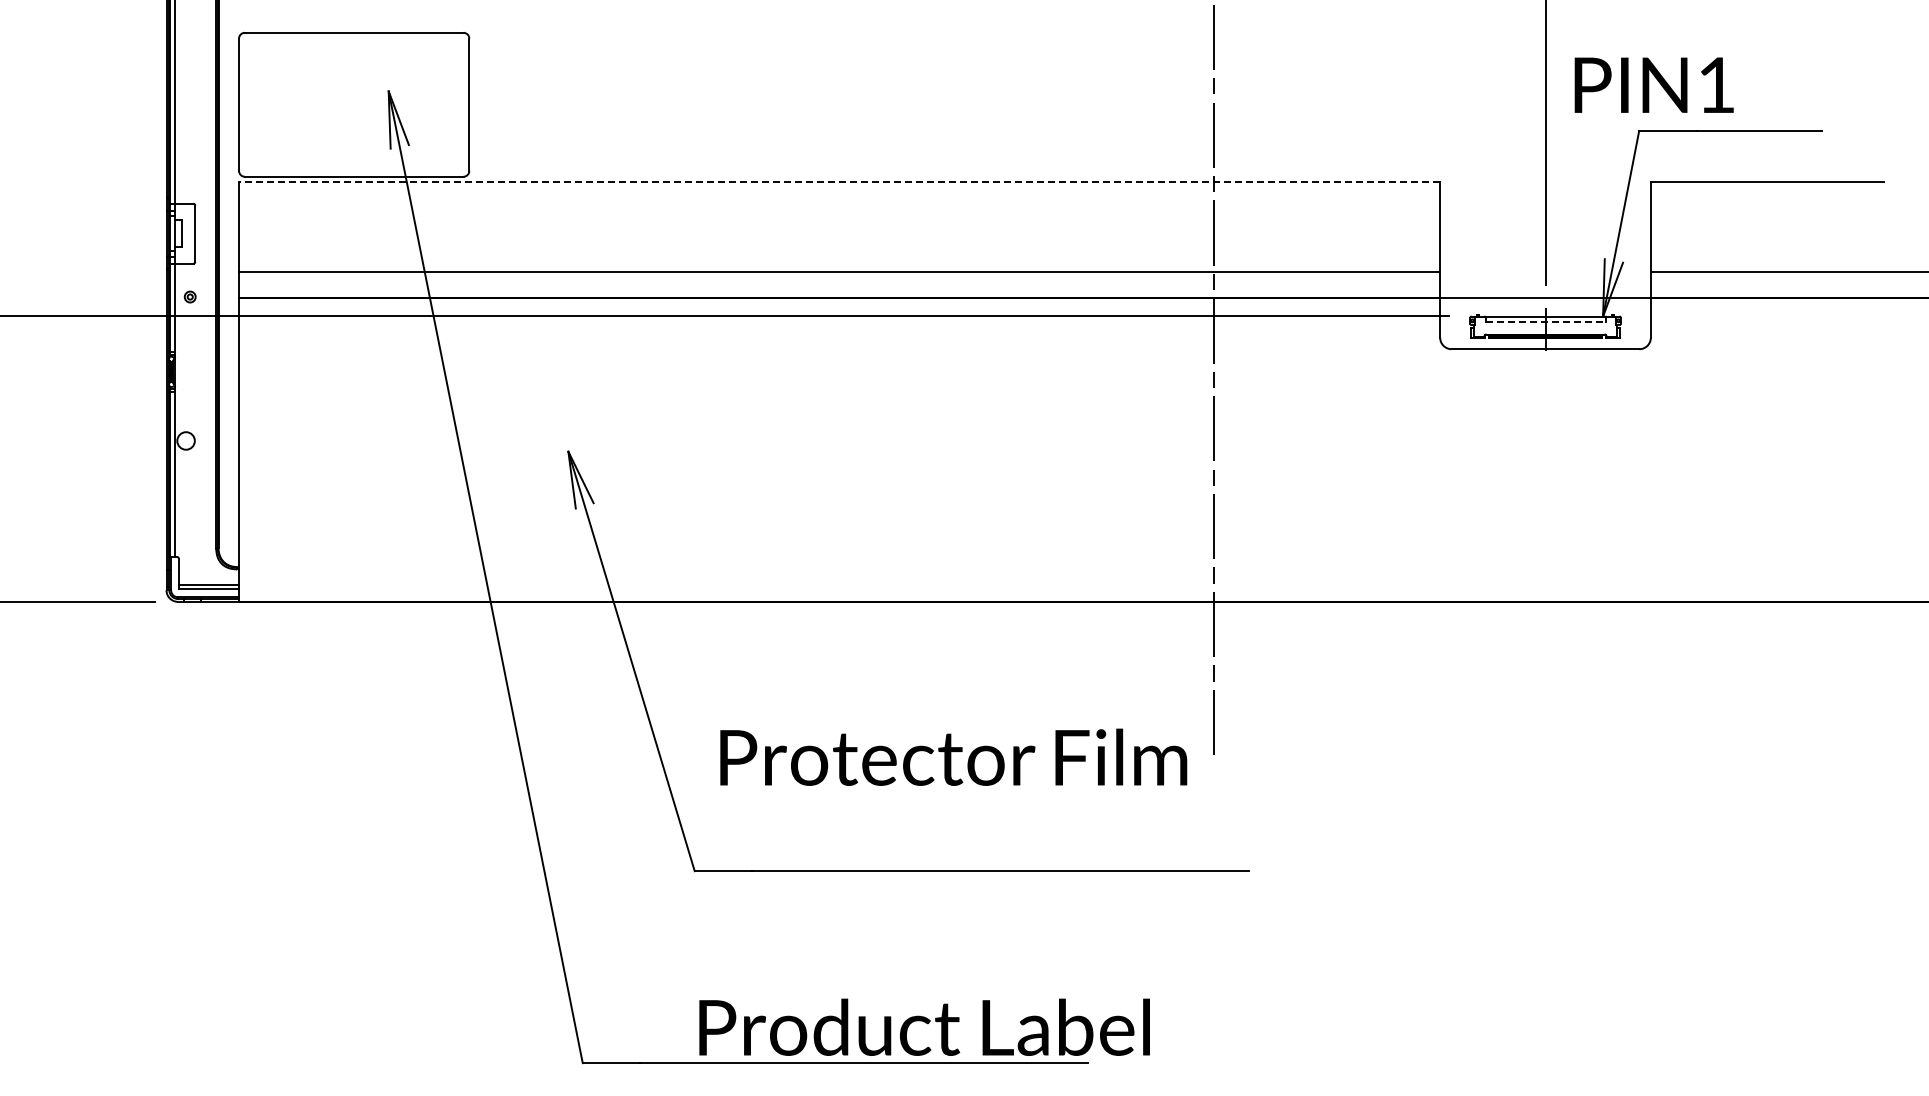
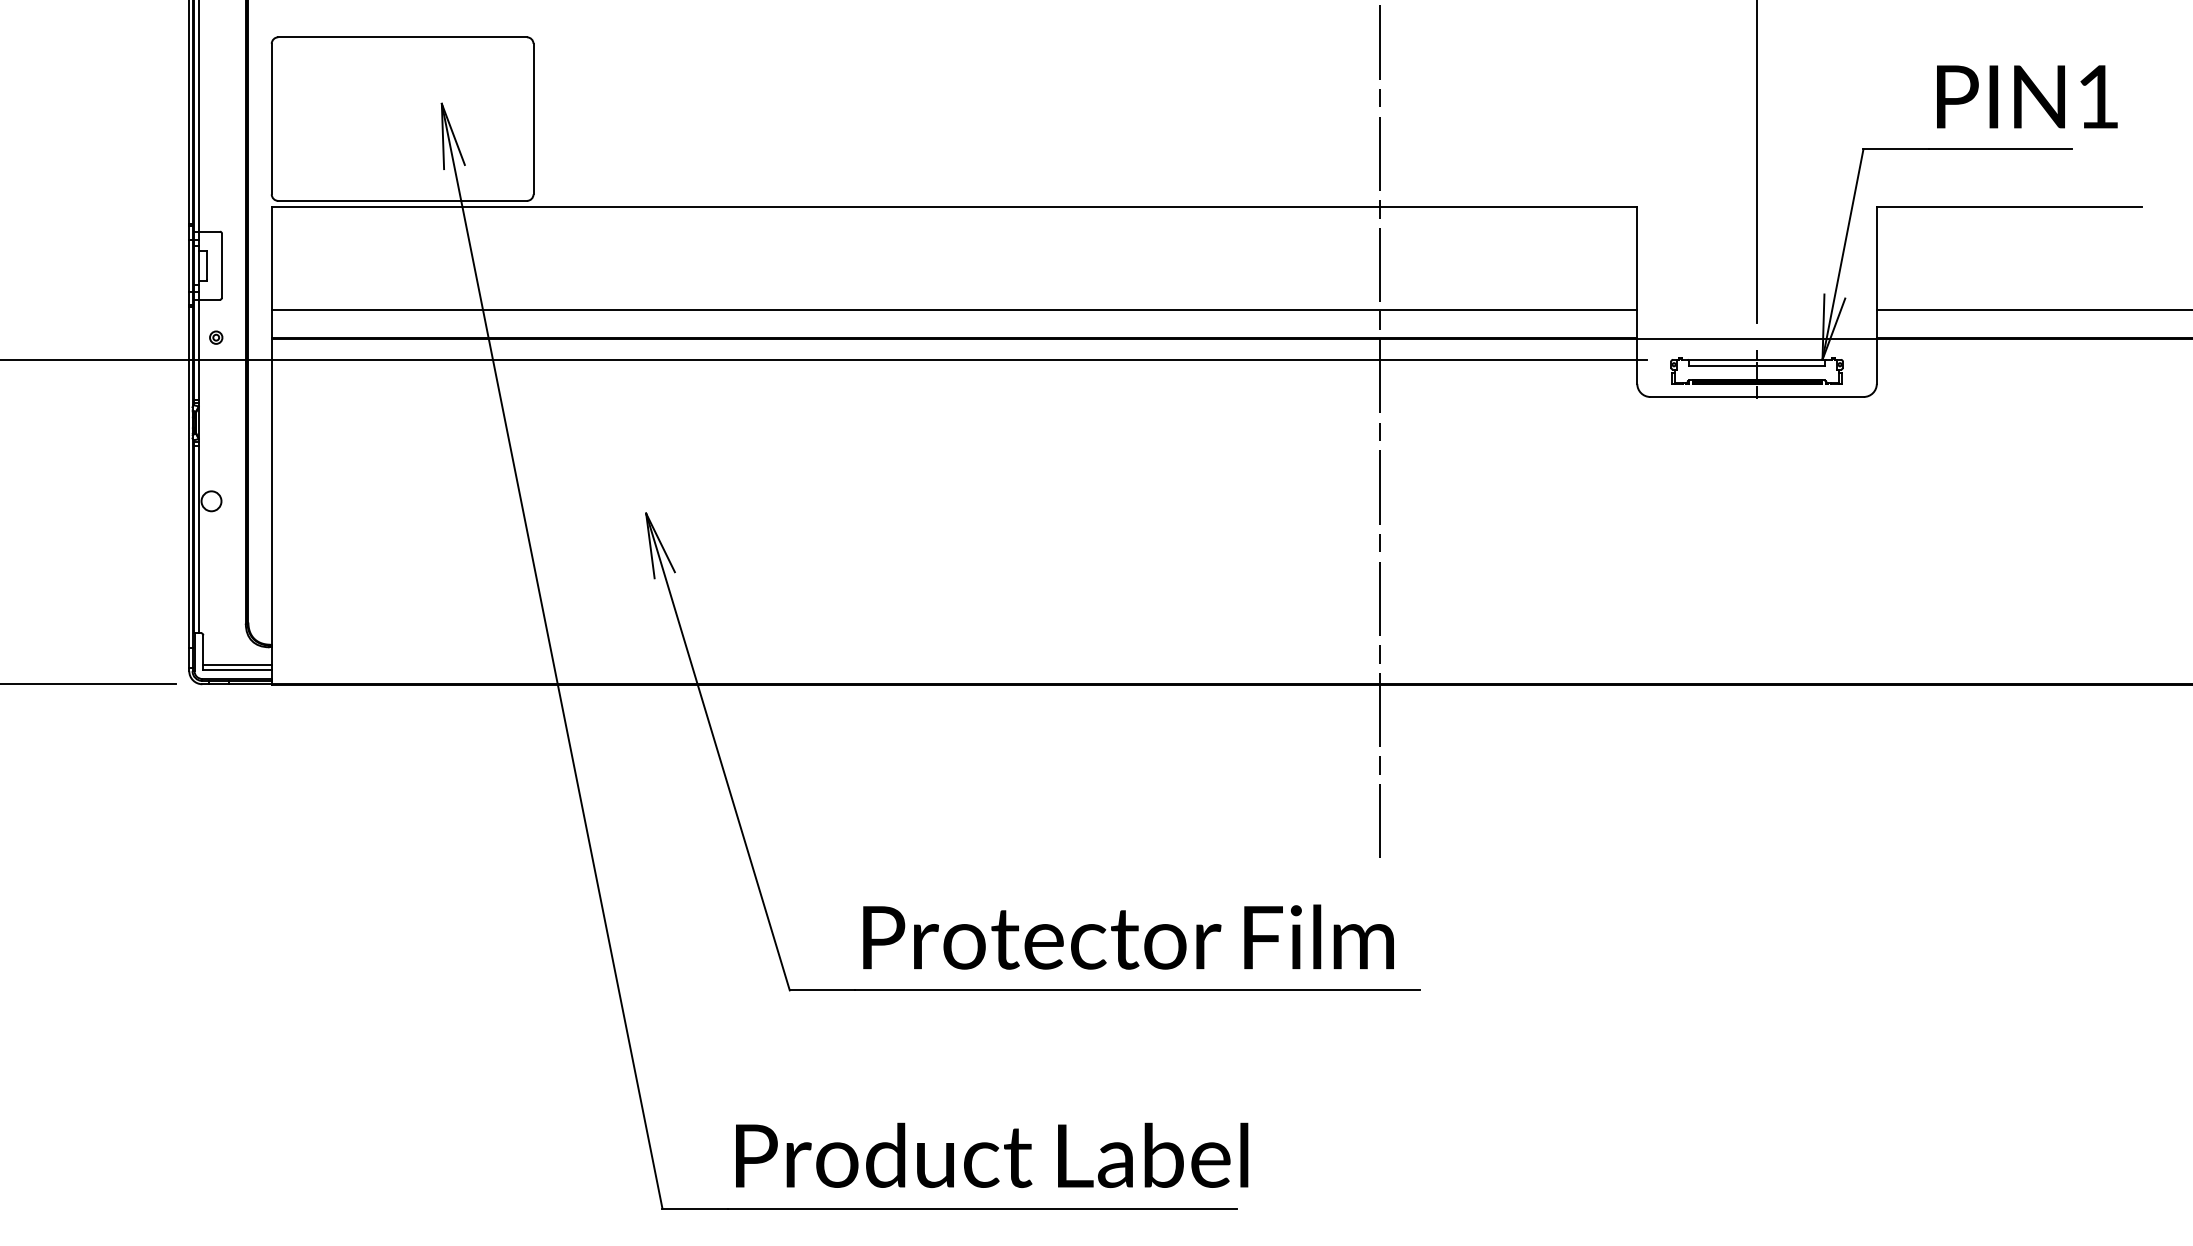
text: (1653, 84) -> (2026, 96), moved
line: (839, 182) -> (954, 207), dashed -> solid
line: (1546, 321) -> (1758, 365), dashed -> solid
text: (953, 756) -> (1128, 936), moved
text: (924, 1026) -> (991, 1154), moved

